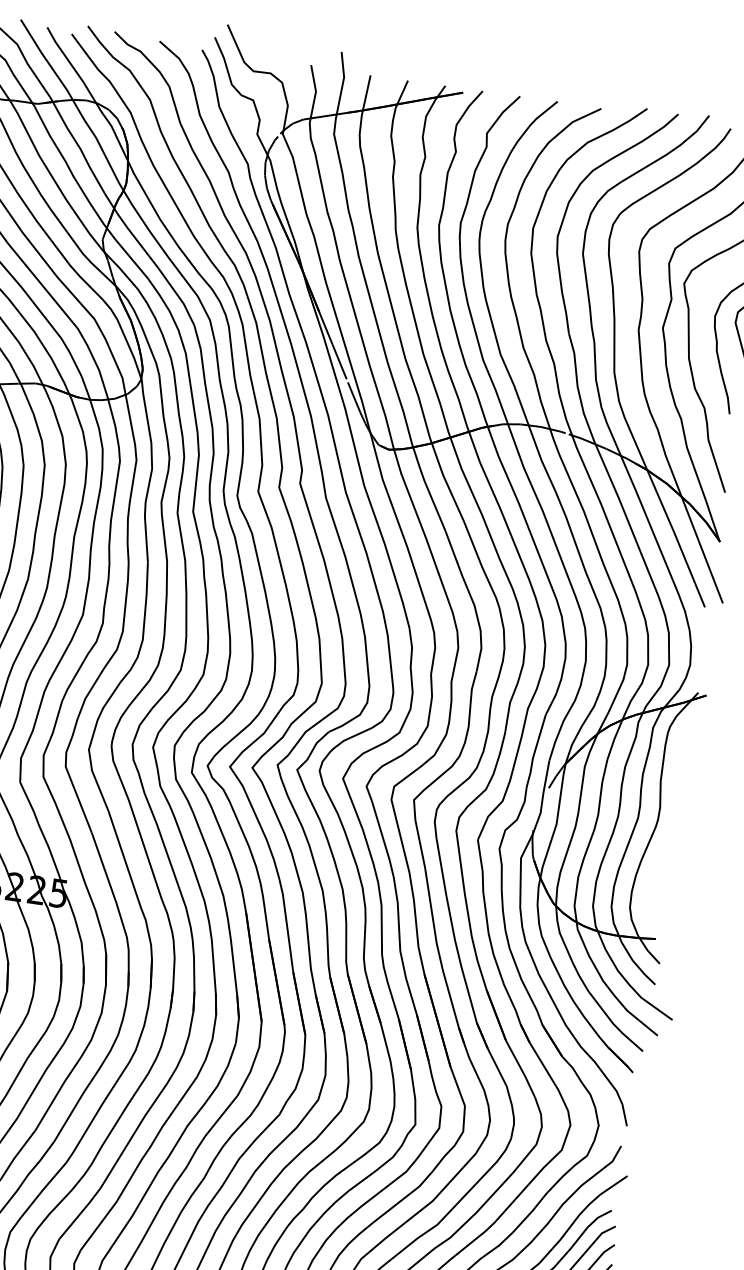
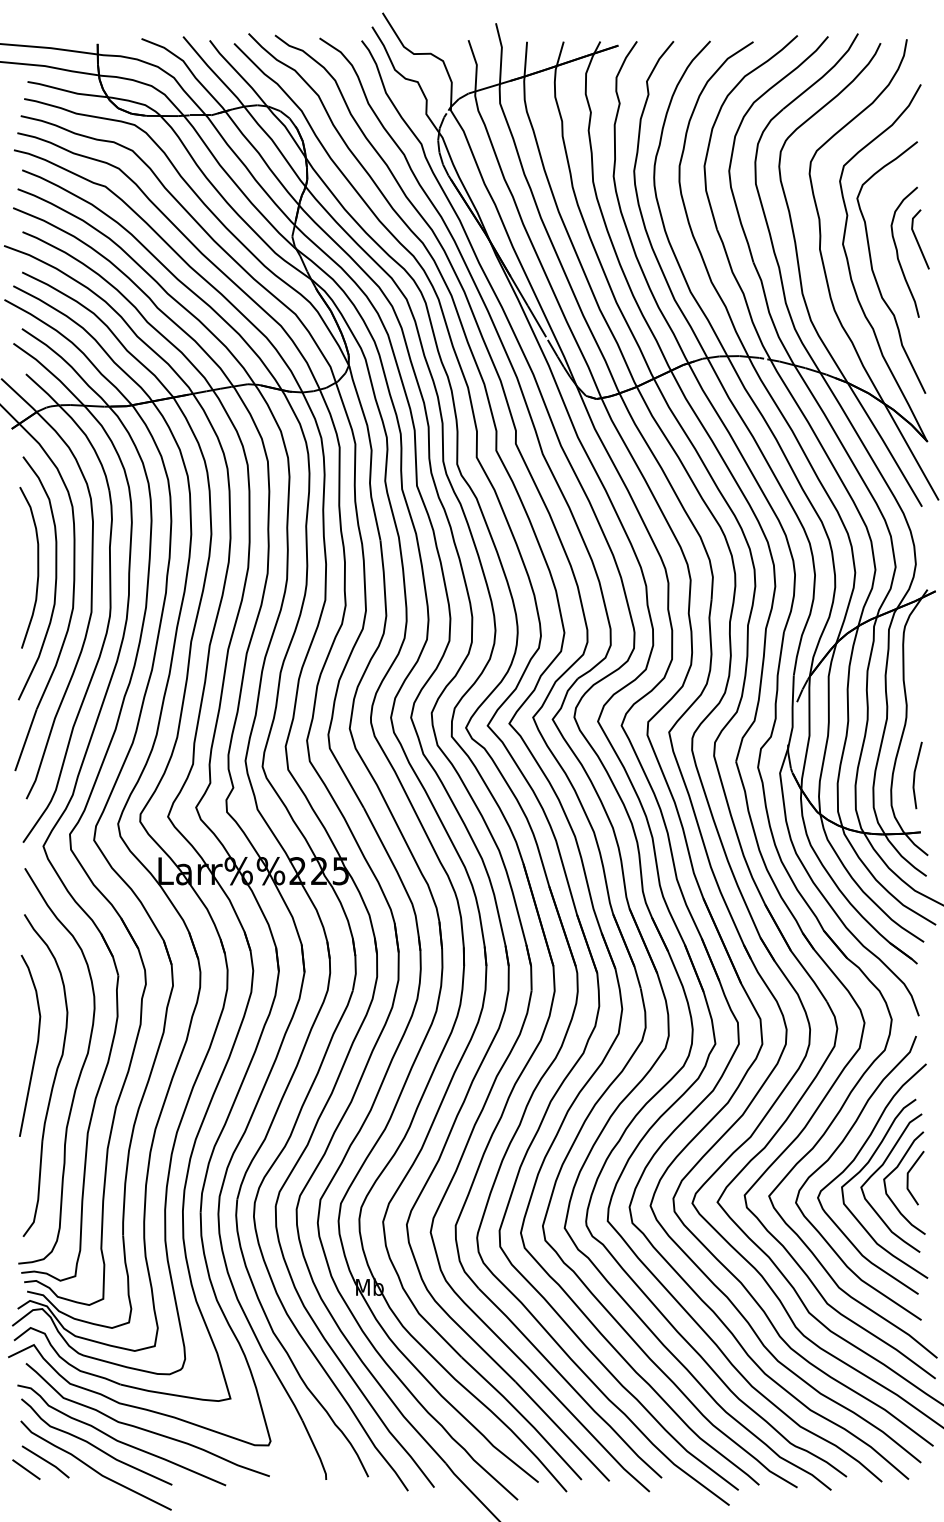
line: (658, 880) -> (915, 775), added

